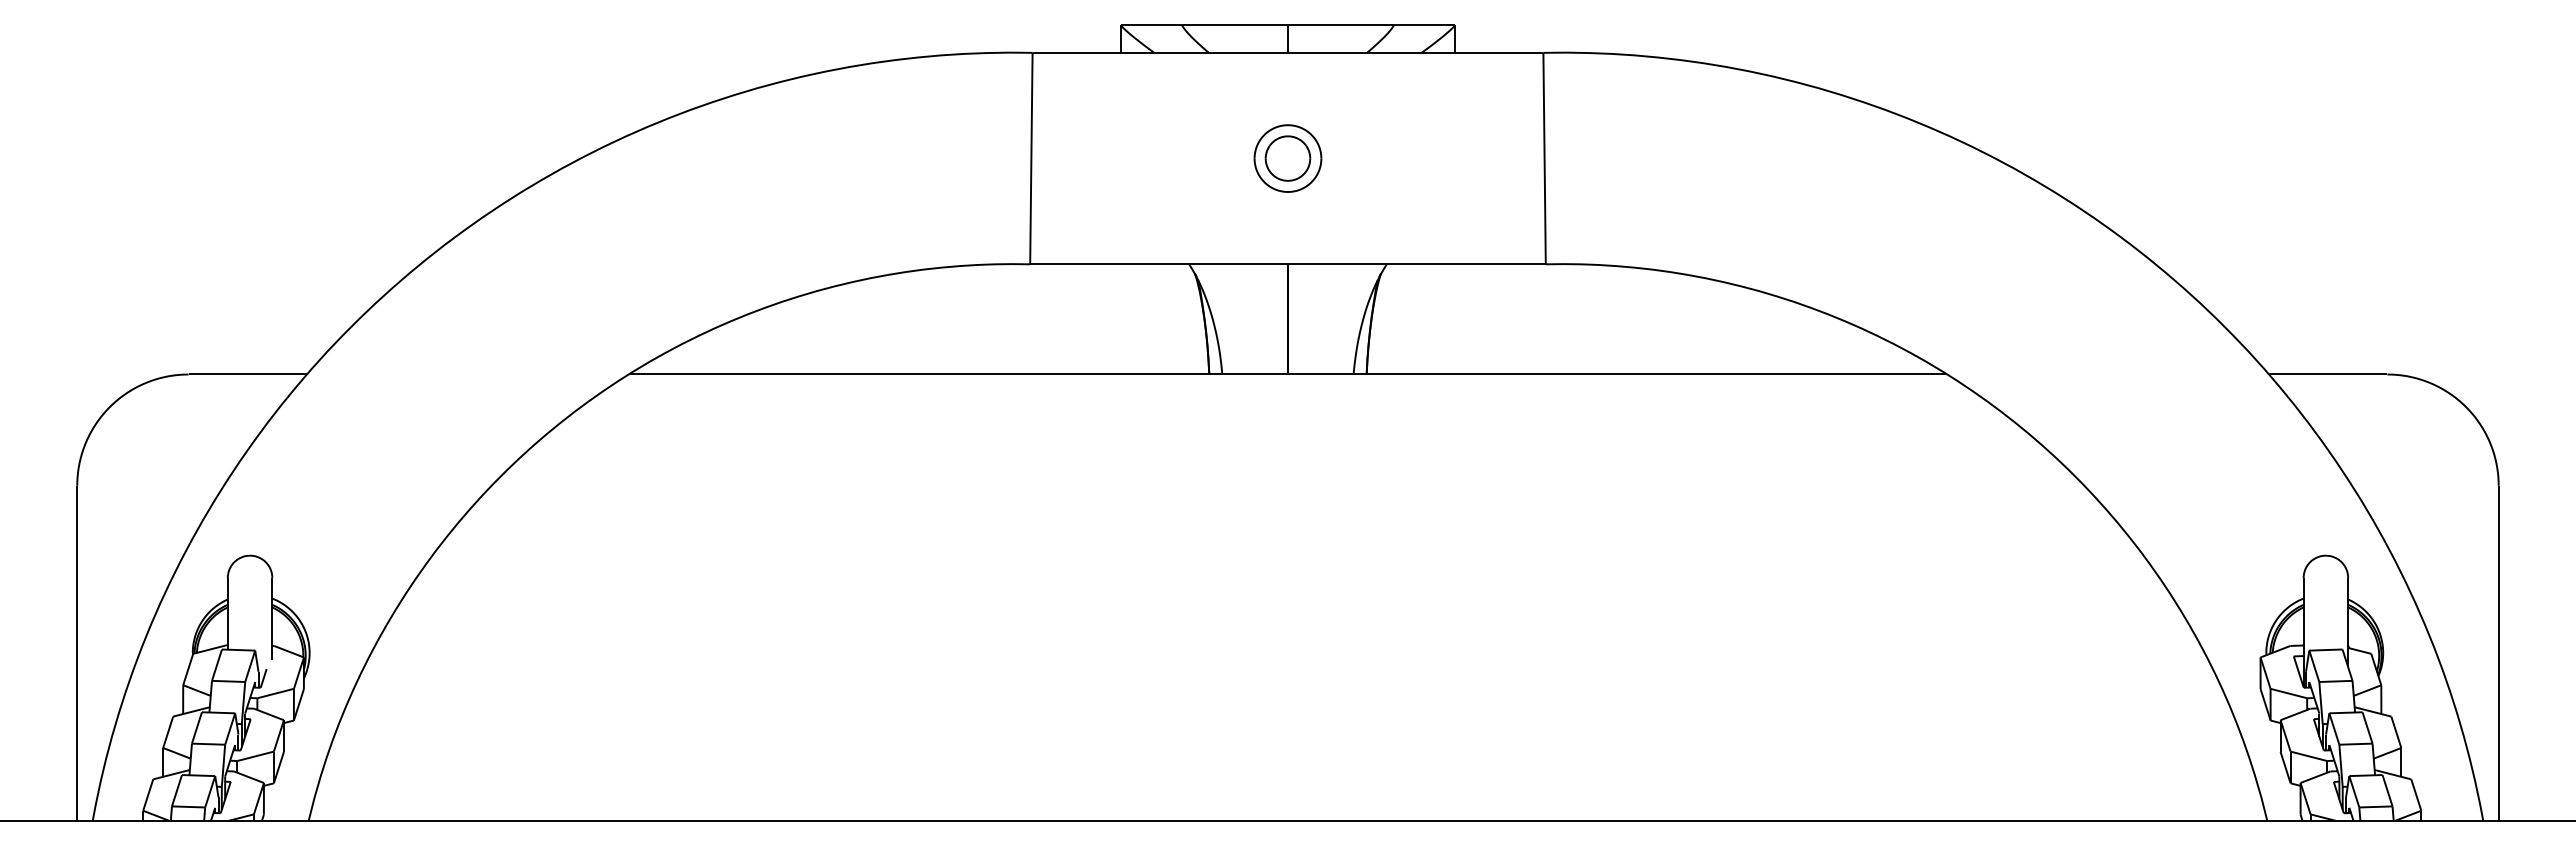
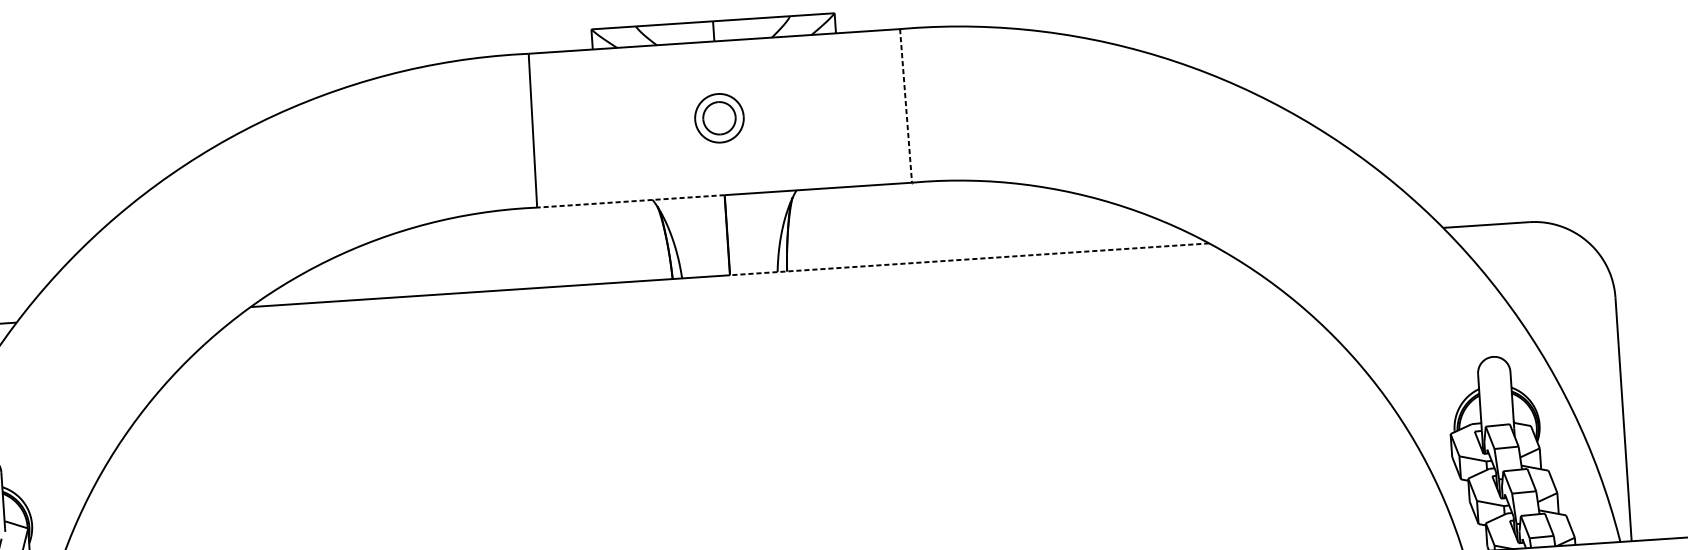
line: (1544, 158) -> (905, 105), solid -> dashed
line: (1159, 264) -> (631, 201), solid -> dashed
line: (1617, 374) -> (969, 259), solid -> dashed

